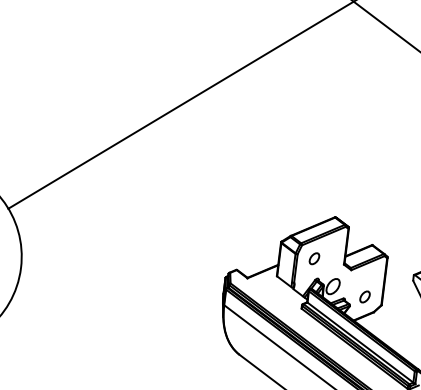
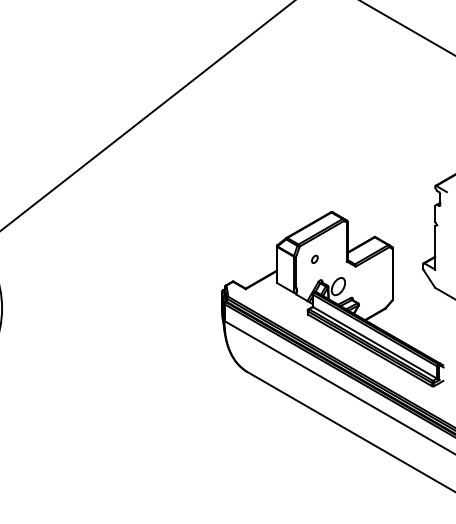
part: (314, 258) -> (314, 259), size x0.6
part: (364, 296) -> (373, 293), removed

